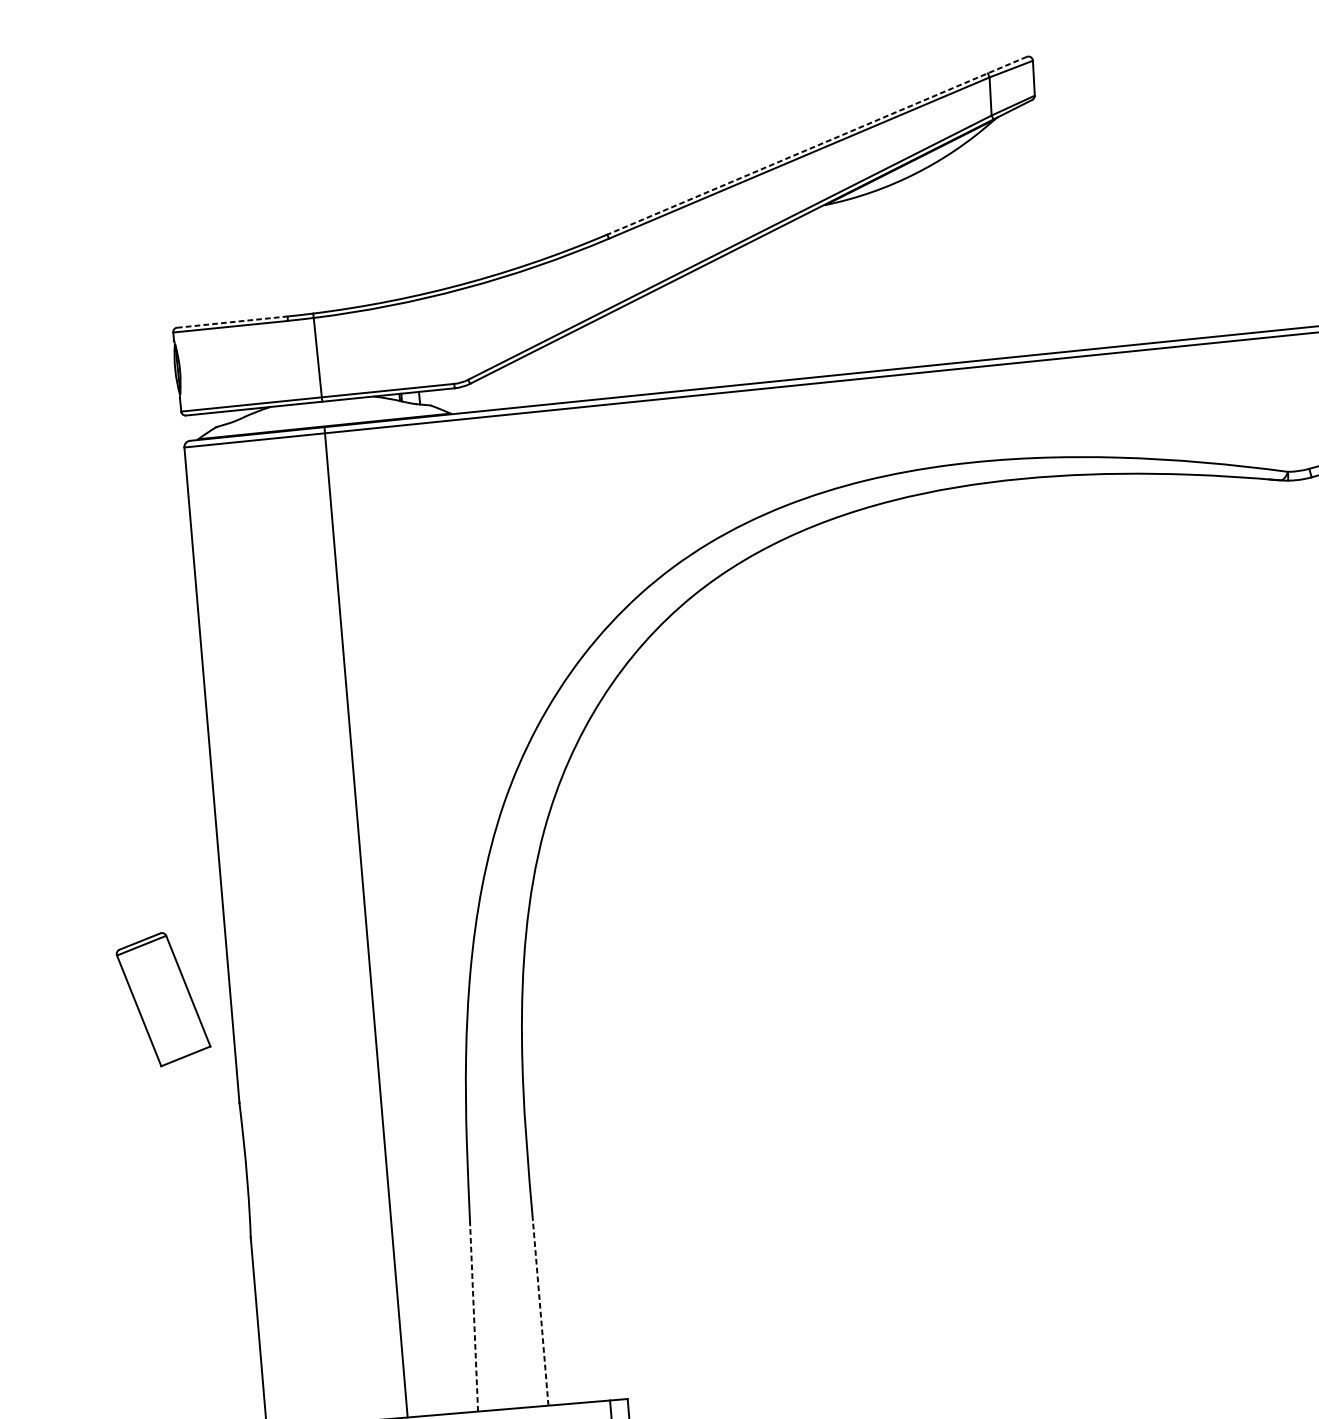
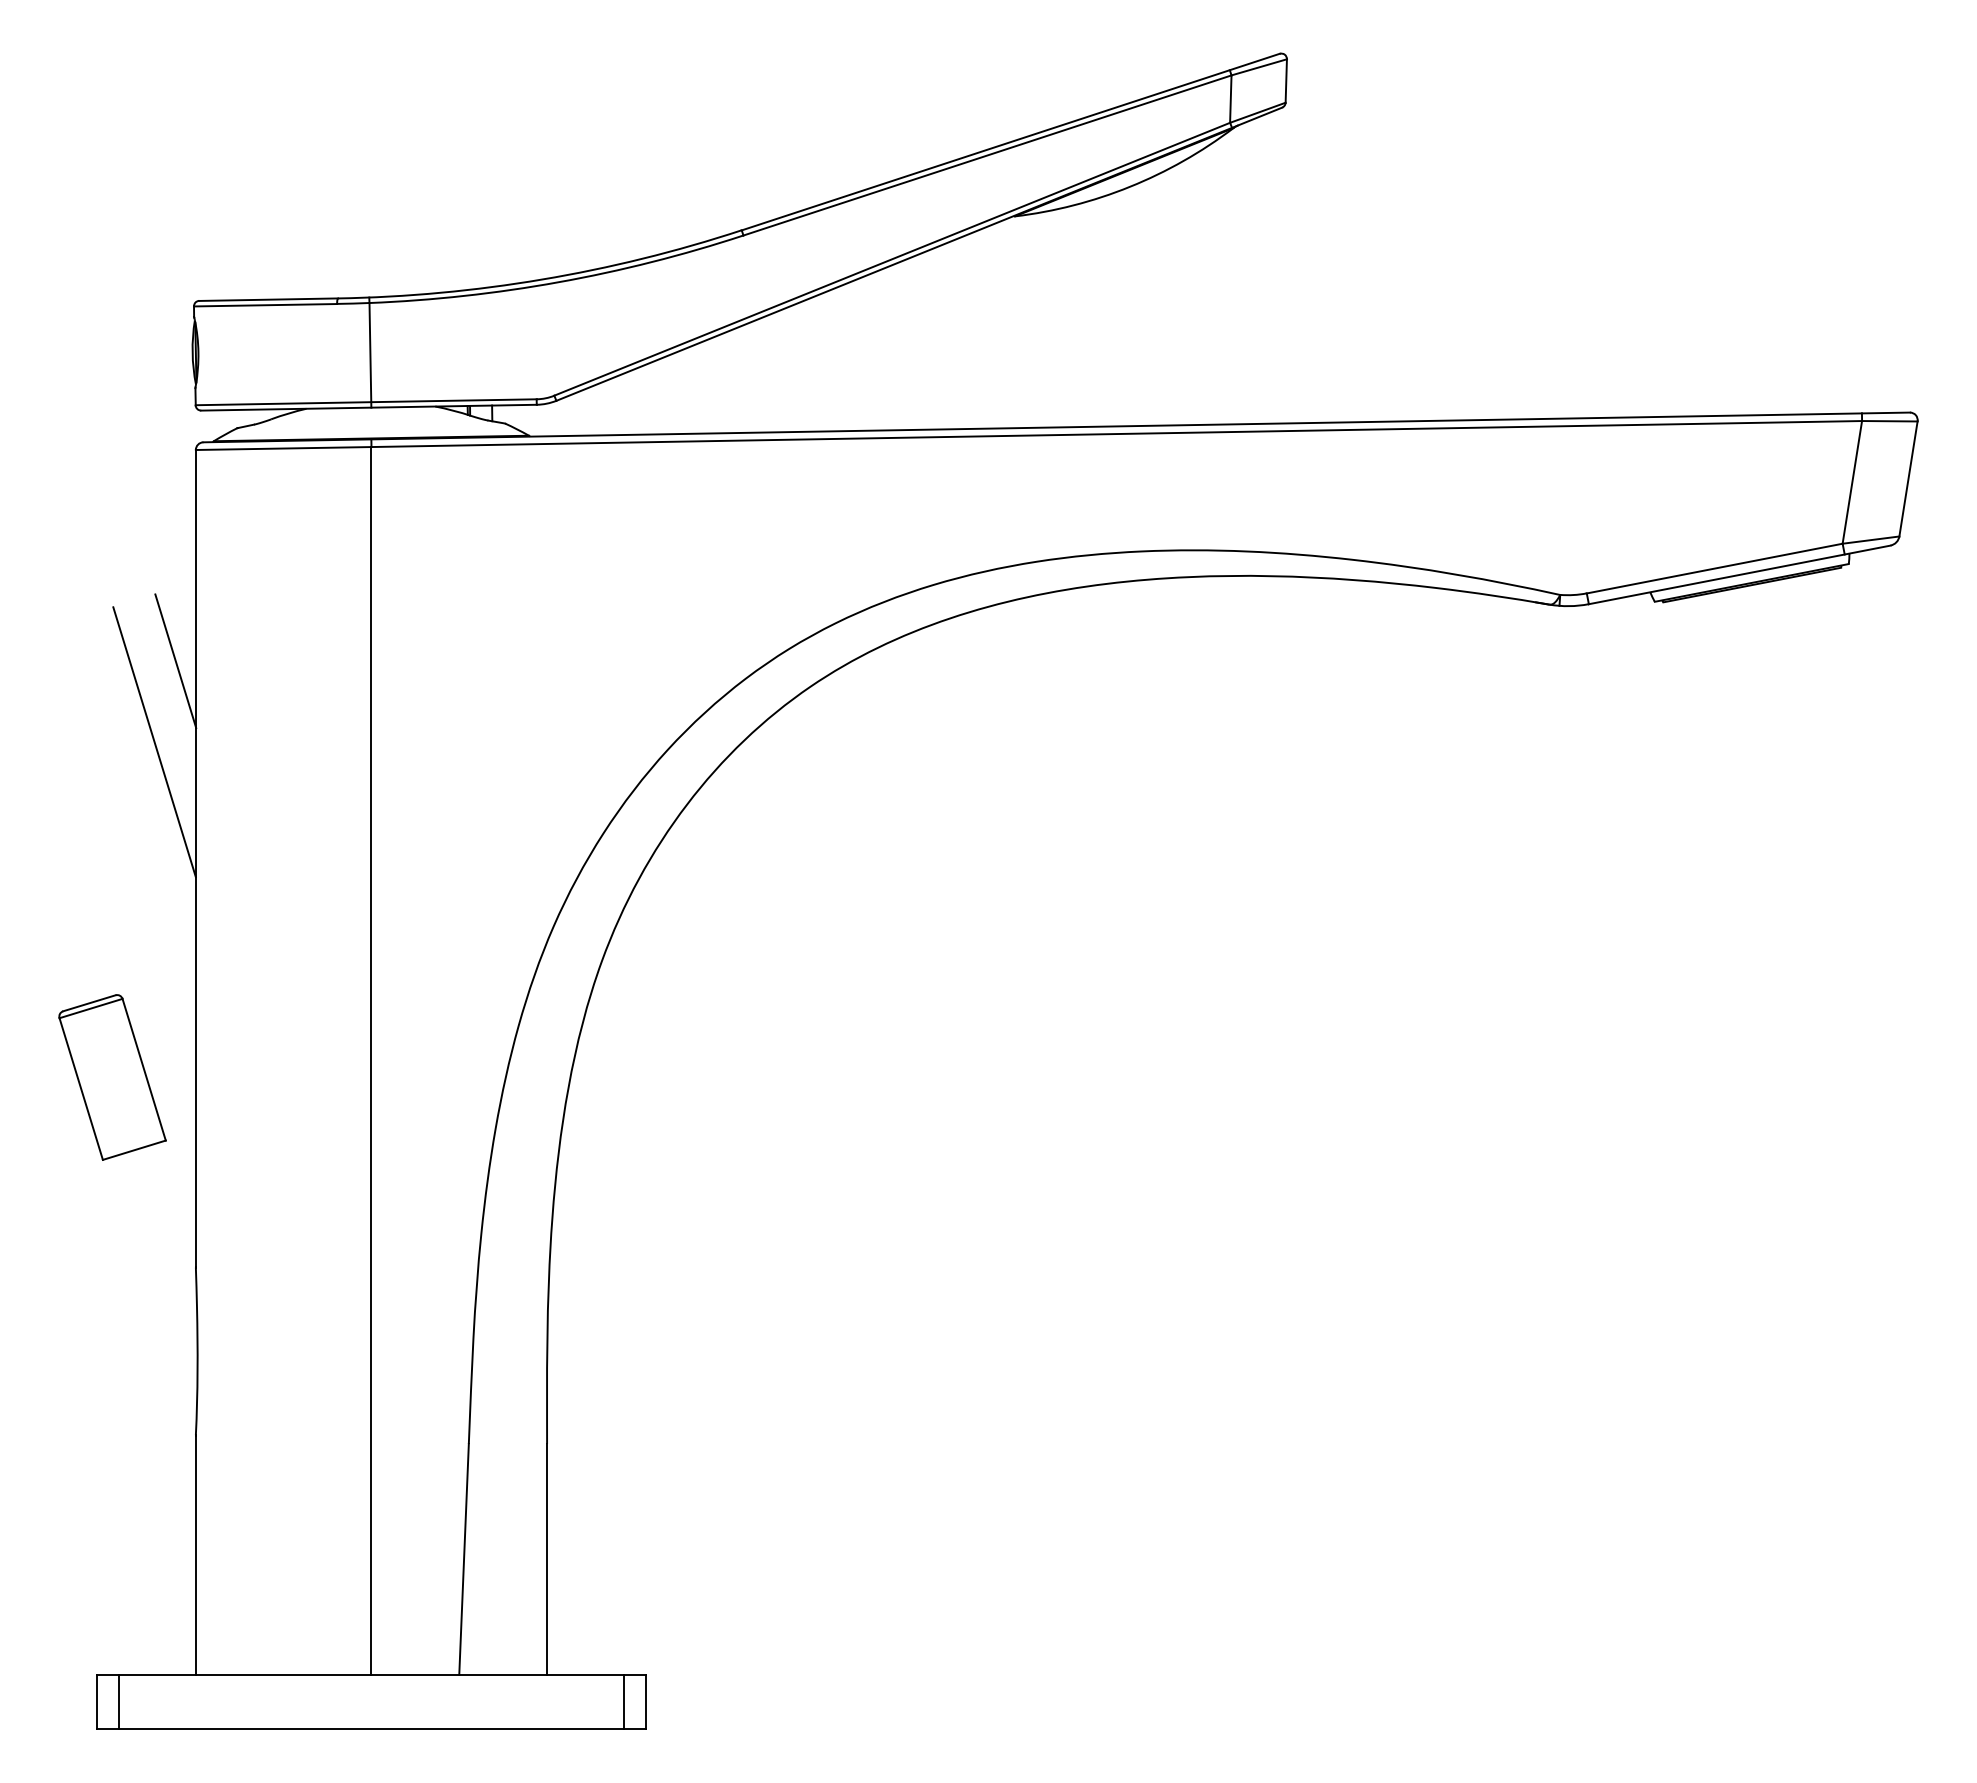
line: (816, 146) -> (1010, 142), dashed -> solid
line: (232, 321) -> (268, 299), dashed -> solid
line: (182, 618) -> (175, 661), added
line: (170, 684) -> (154, 742), added
part: (163, 999) -> (112, 1077), moved
line: (540, 1312) -> (547, 1558), dashed -> solid
line: (474, 1318) -> (464, 1558), dashed -> solid

